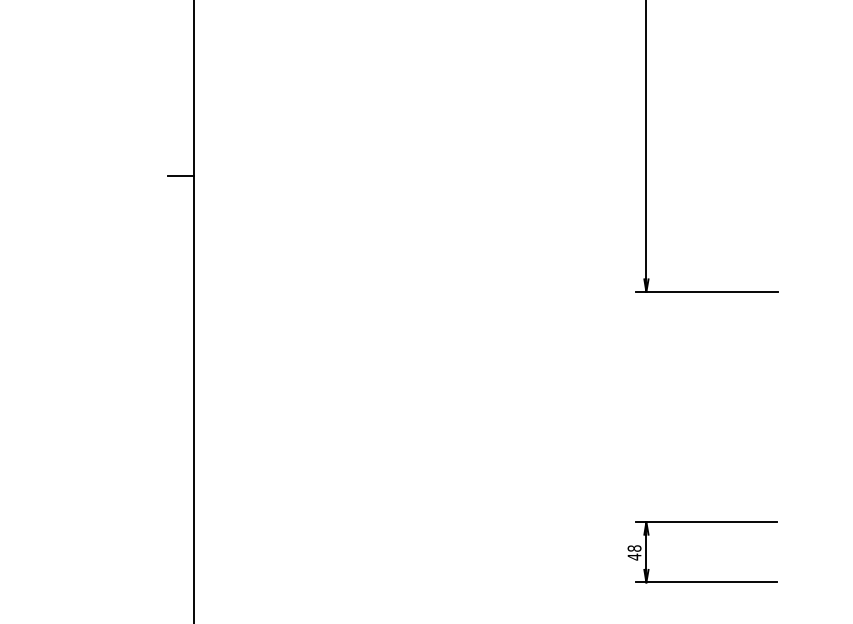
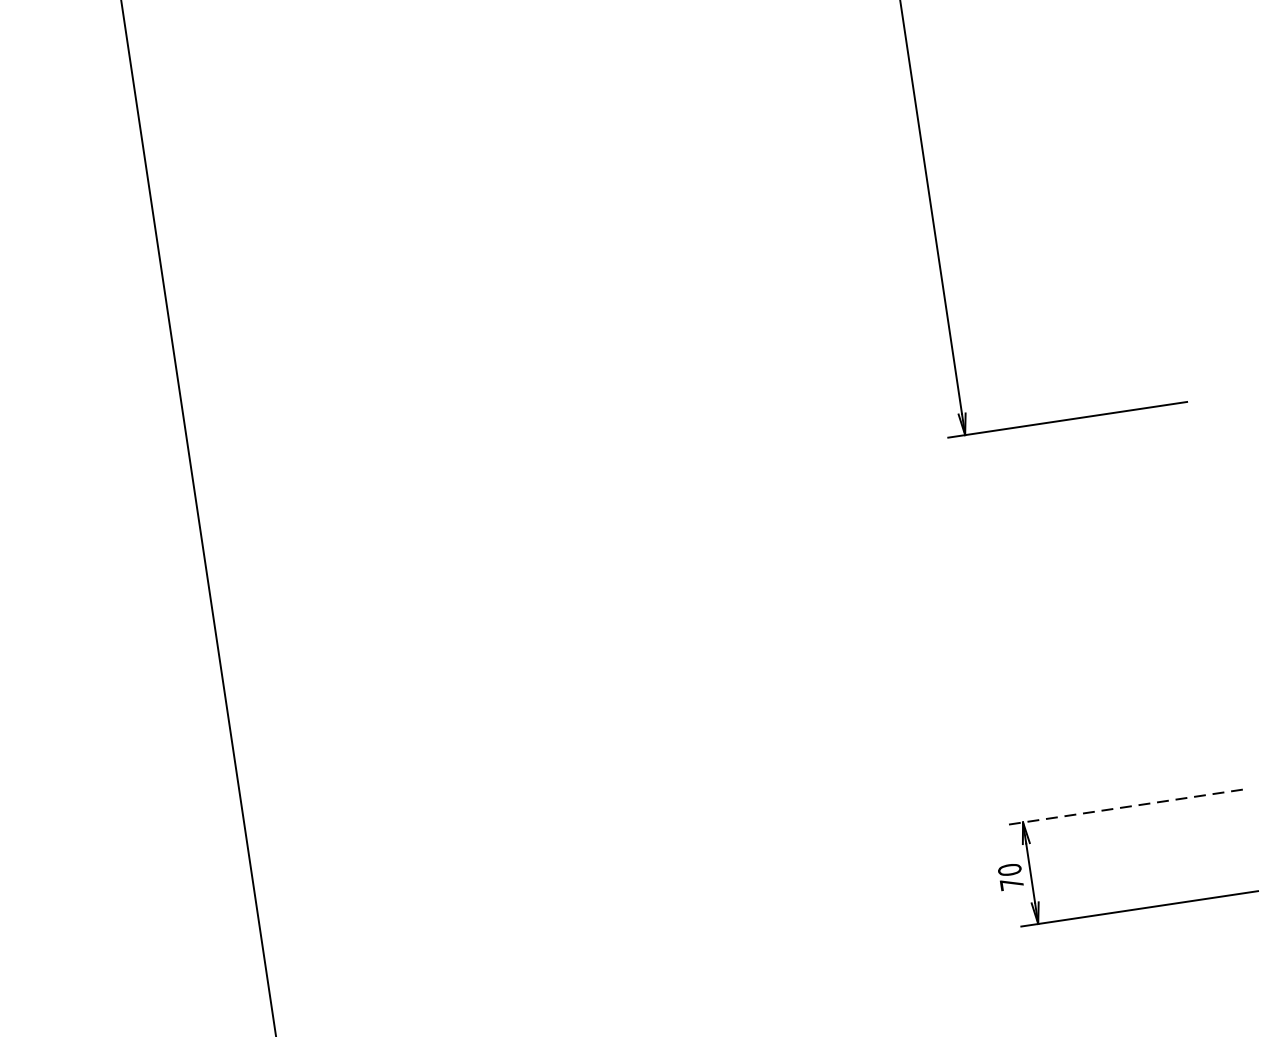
line: (180, 176) -> (152, 358), removed
line: (706, 522) -> (1124, 807), solid -> dashed
text: (634, 552) -> (1010, 876), 48 -> 70

